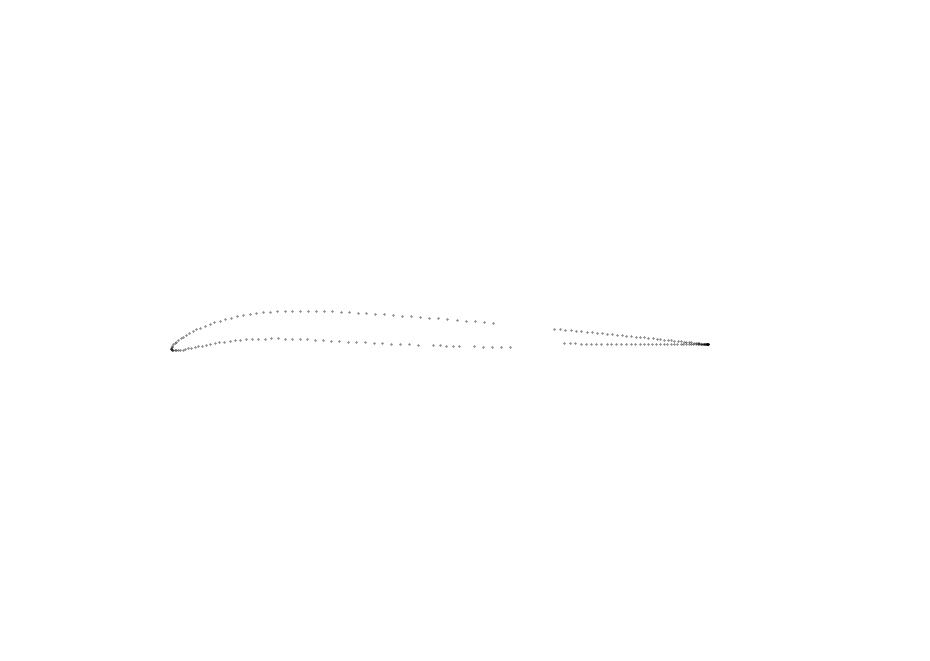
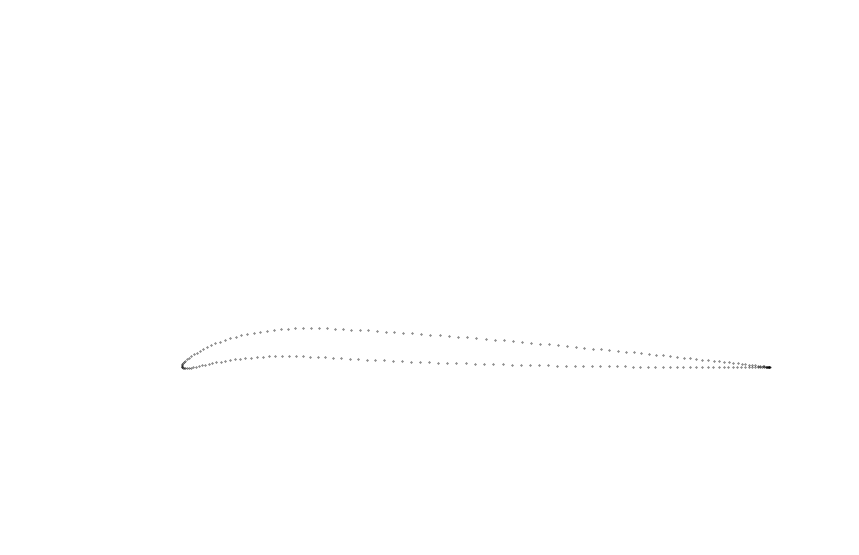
part: (631, 336) -> (641, 354), size x1.67
part: (446, 345) -> (456, 363), size x1.43

